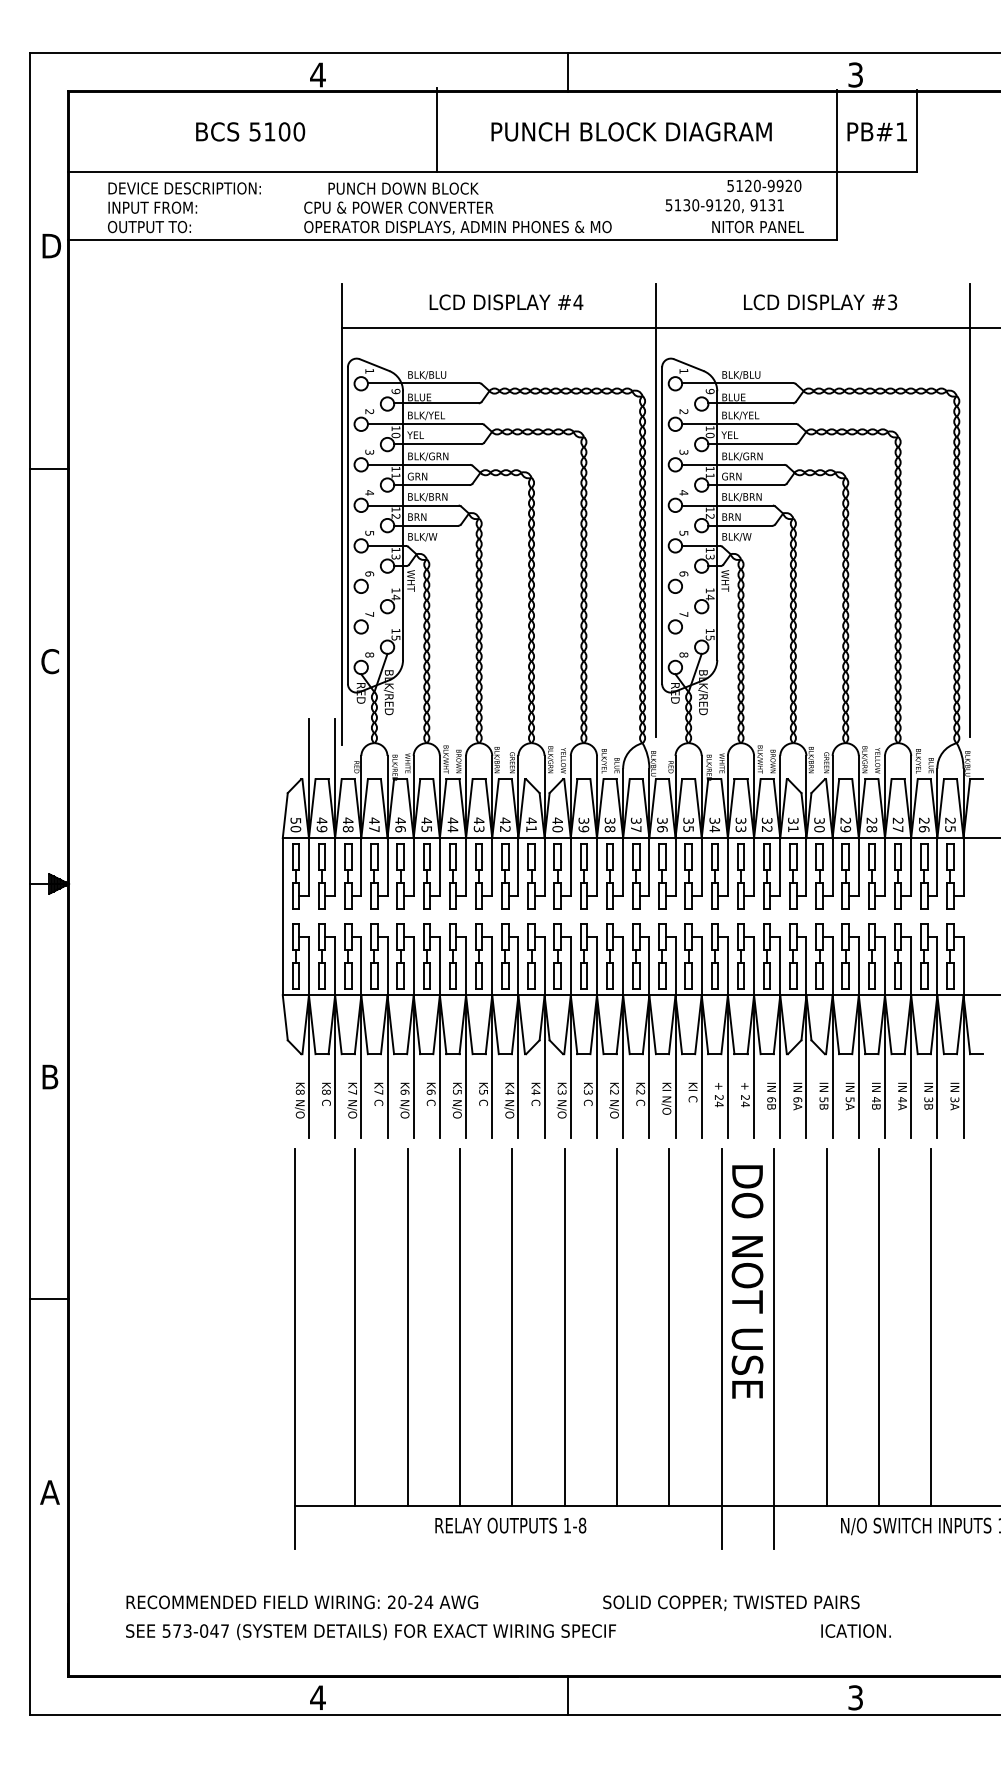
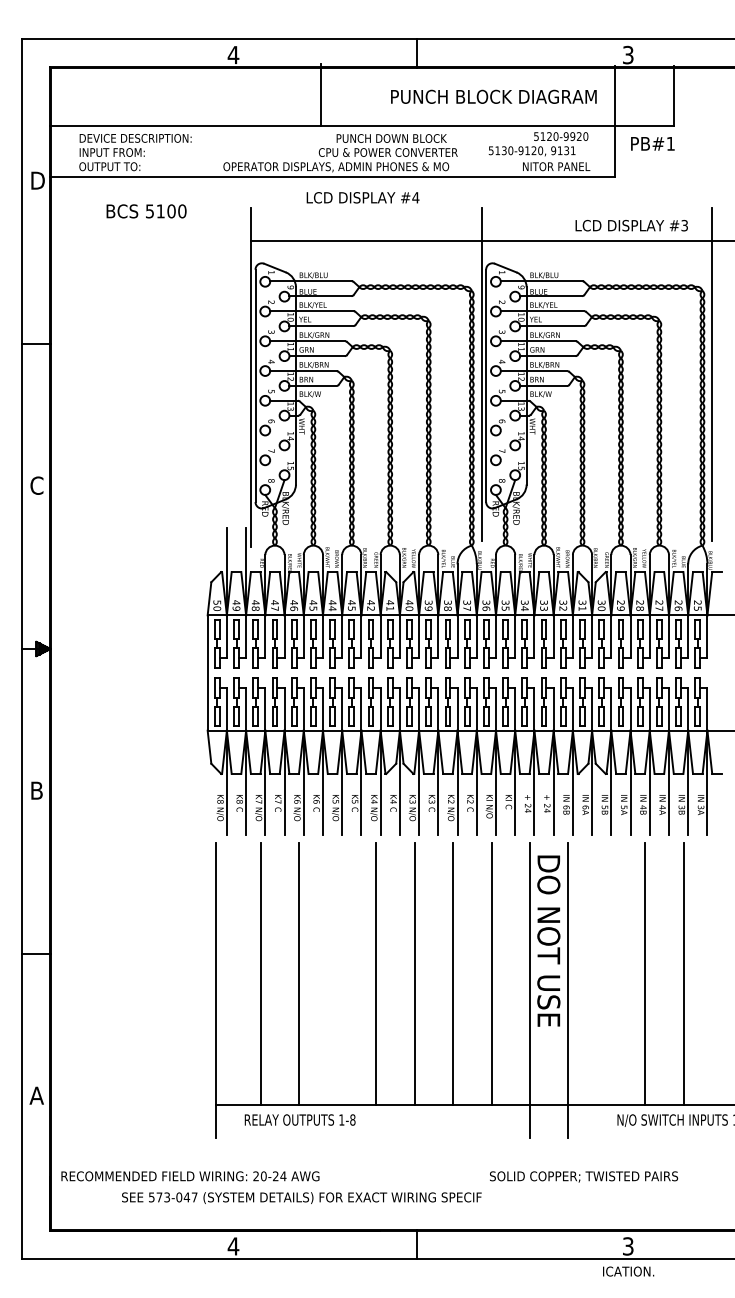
text: (250, 131) -> (146, 211), moved
text: (631, 131) -> (493, 96), moved
text: (876, 131) -> (652, 143), moved
text: (398, 197) -> (388, 145), moved
text: (506, 302) -> (363, 197), moved
text: (820, 302) -> (631, 225), moved
text: (479, 829) -> (352, 608), 43 -> 45
line: (459, 1326) -> (337, 973), removed
line: (826, 1326) -> (606, 973), removed
text: (510, 1525) -> (299, 1119), moved
text: (302, 1602) -> (190, 1176), moved
text: (731, 1602) -> (584, 1176), moved
text: (855, 1630) -> (628, 1271), moved
text: (371, 1632) -> (302, 1198), moved

